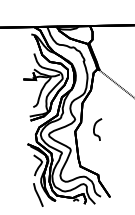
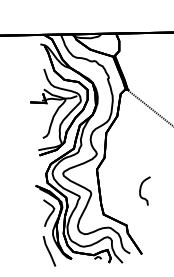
curve: (95, 128) -> (141, 189), moved

